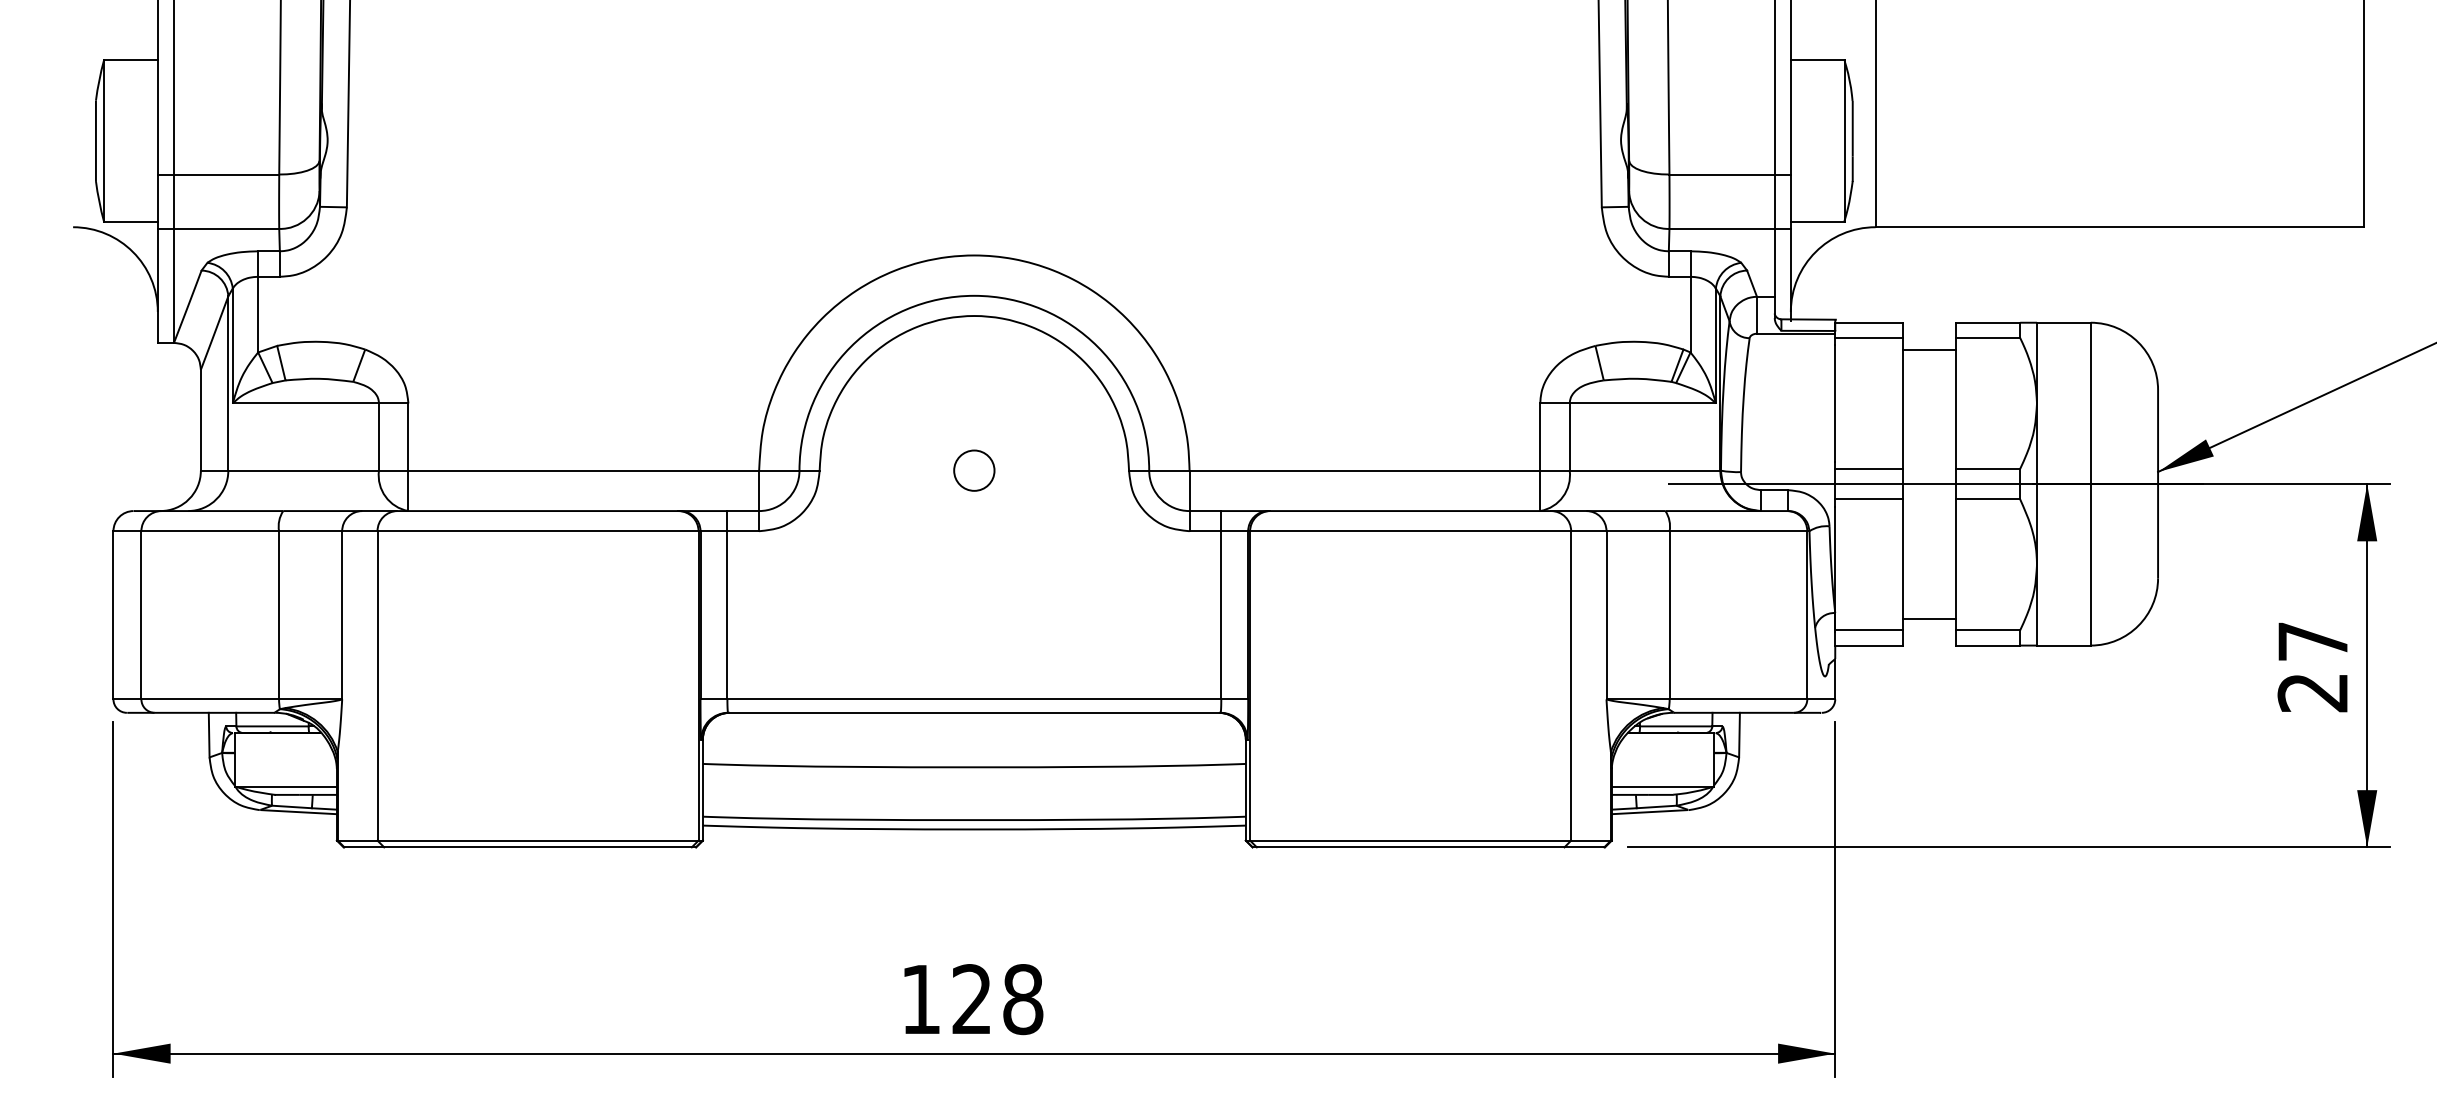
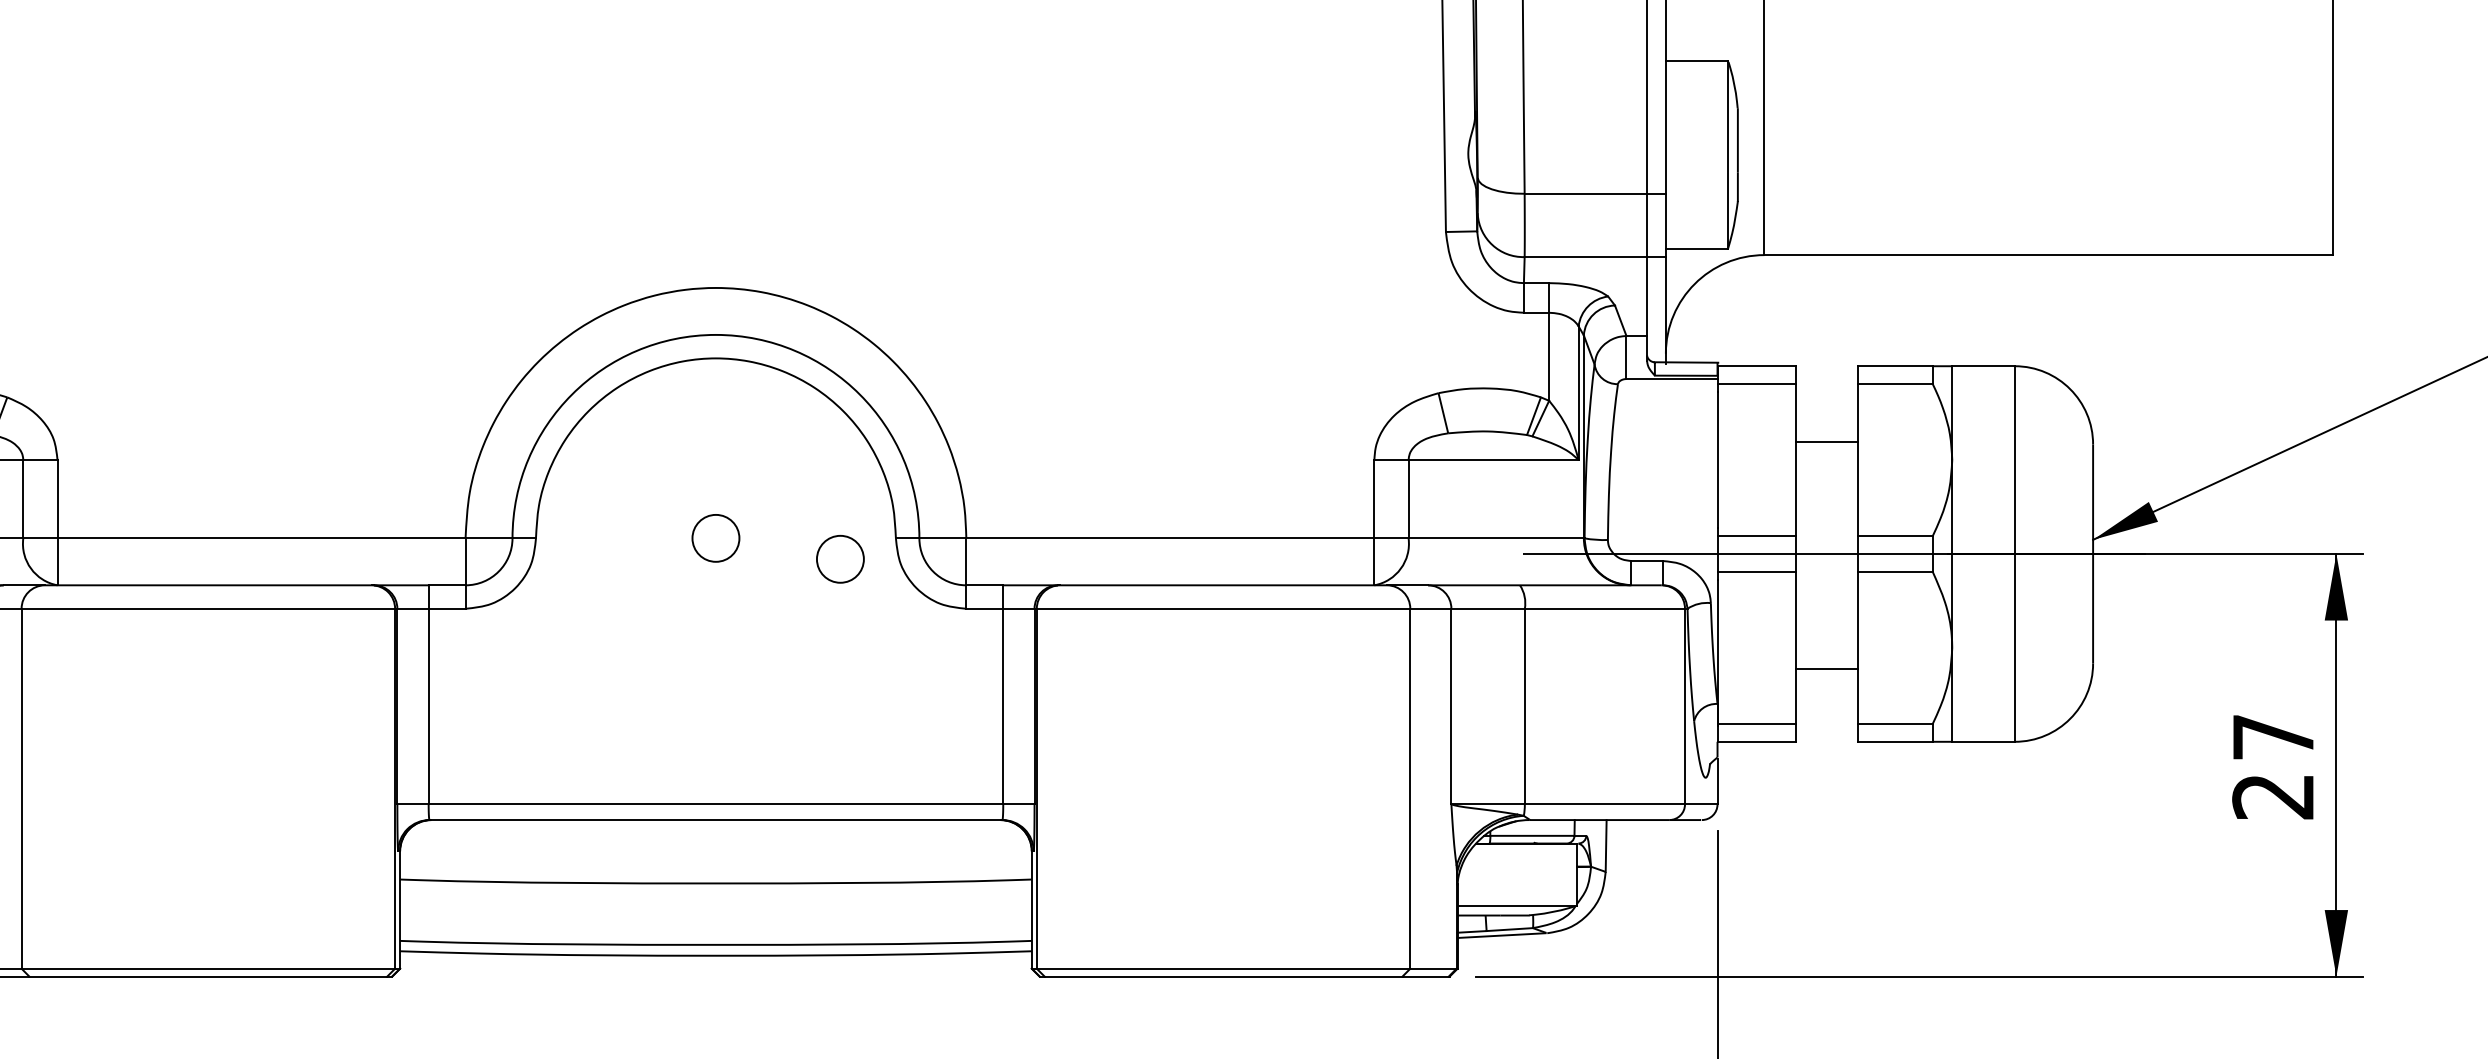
line: (1929, 349) -> (1827, 441), moved
circle: (1081, 488) -> (840, 559), added
line: (1929, 618) -> (1827, 668), moved

